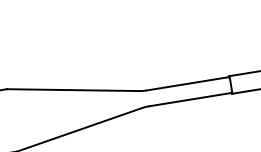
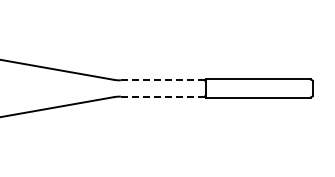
line: (187, 84) -> (162, 80), solid -> dashed
line: (189, 99) -> (162, 96), solid -> dashed

